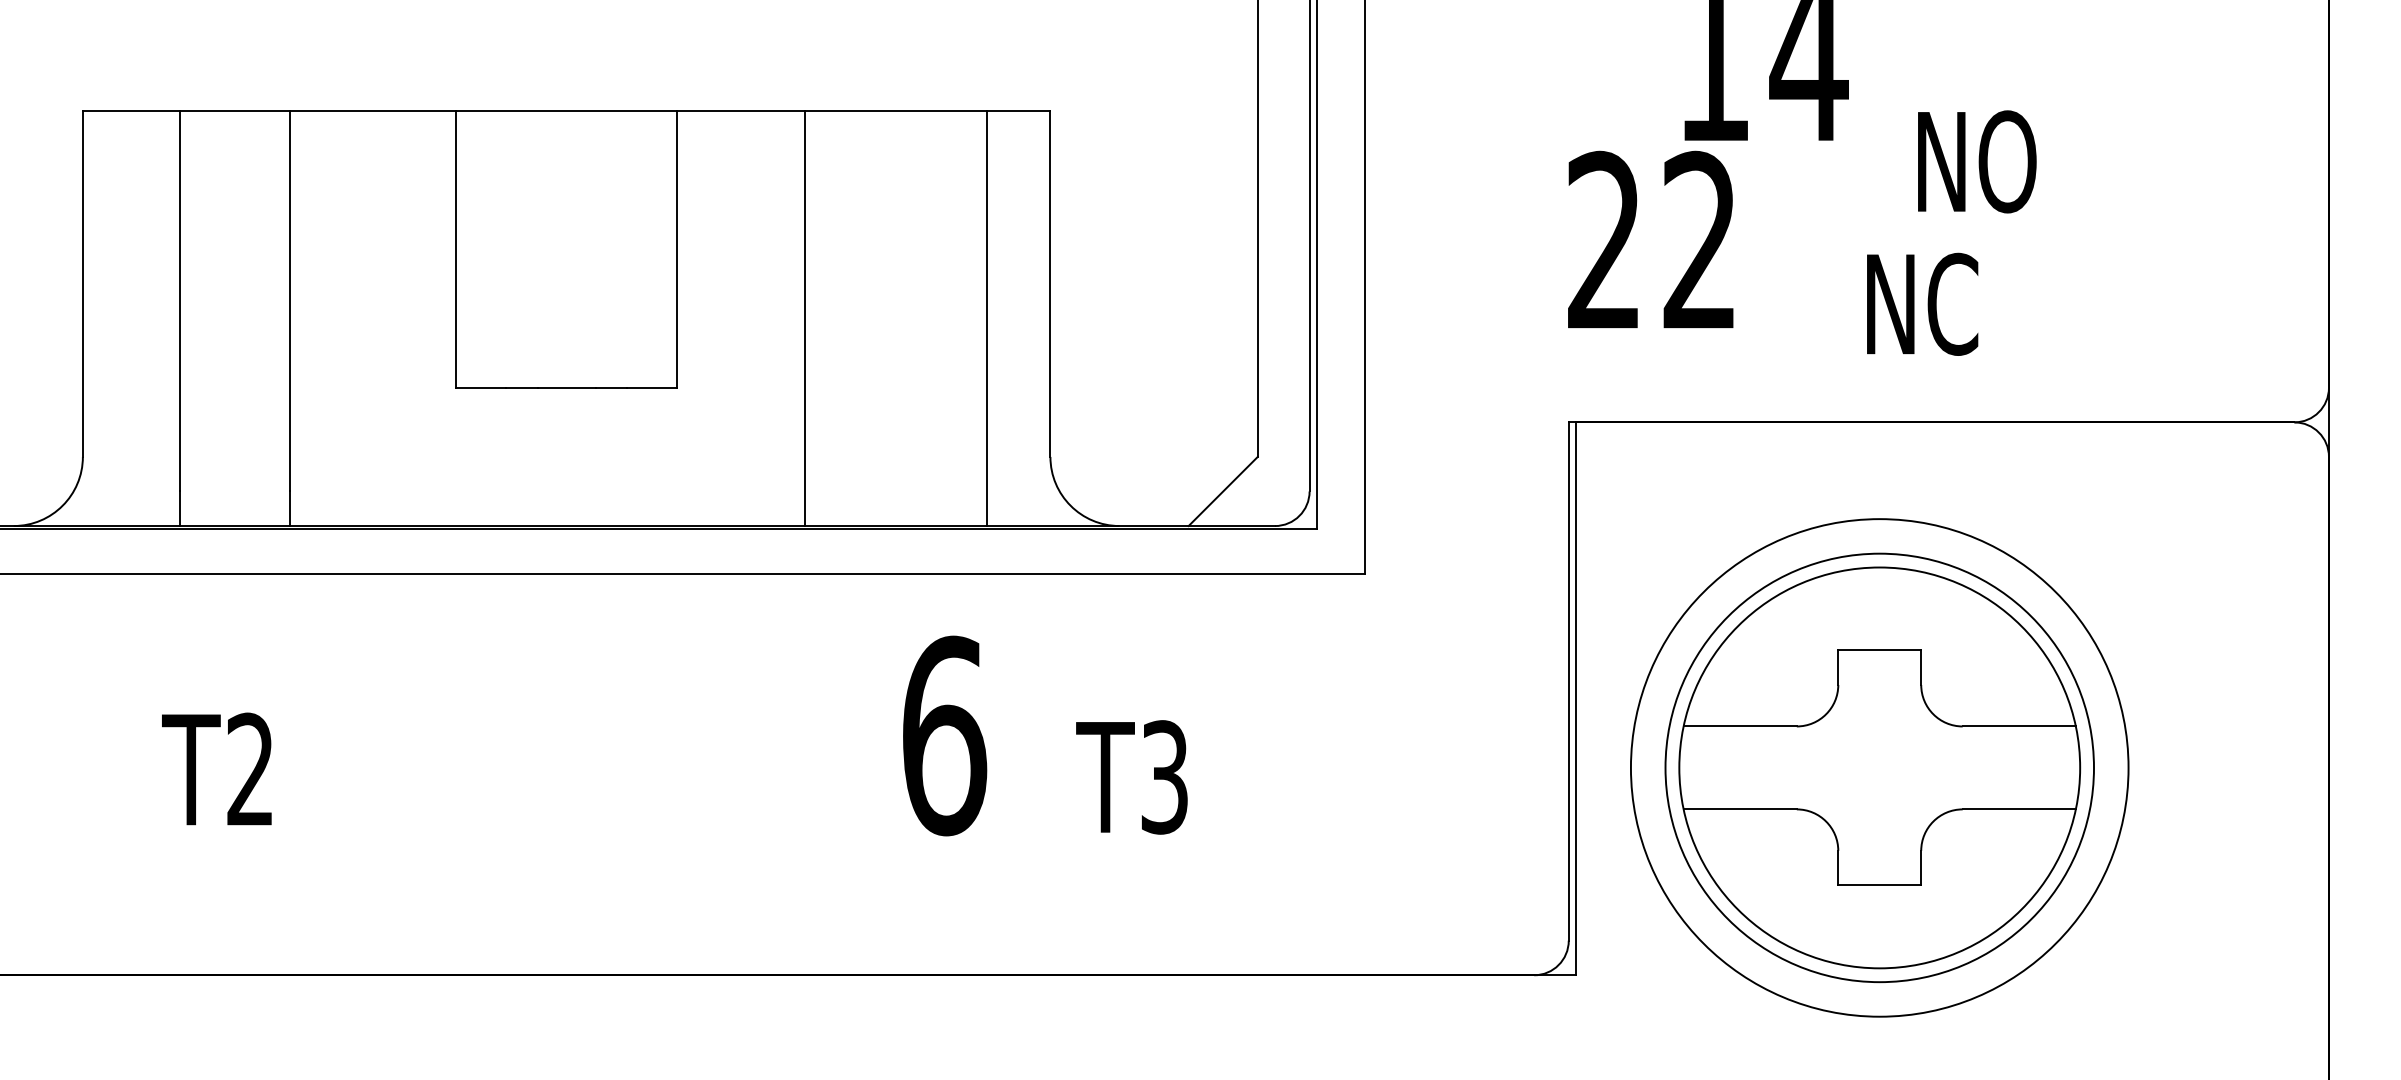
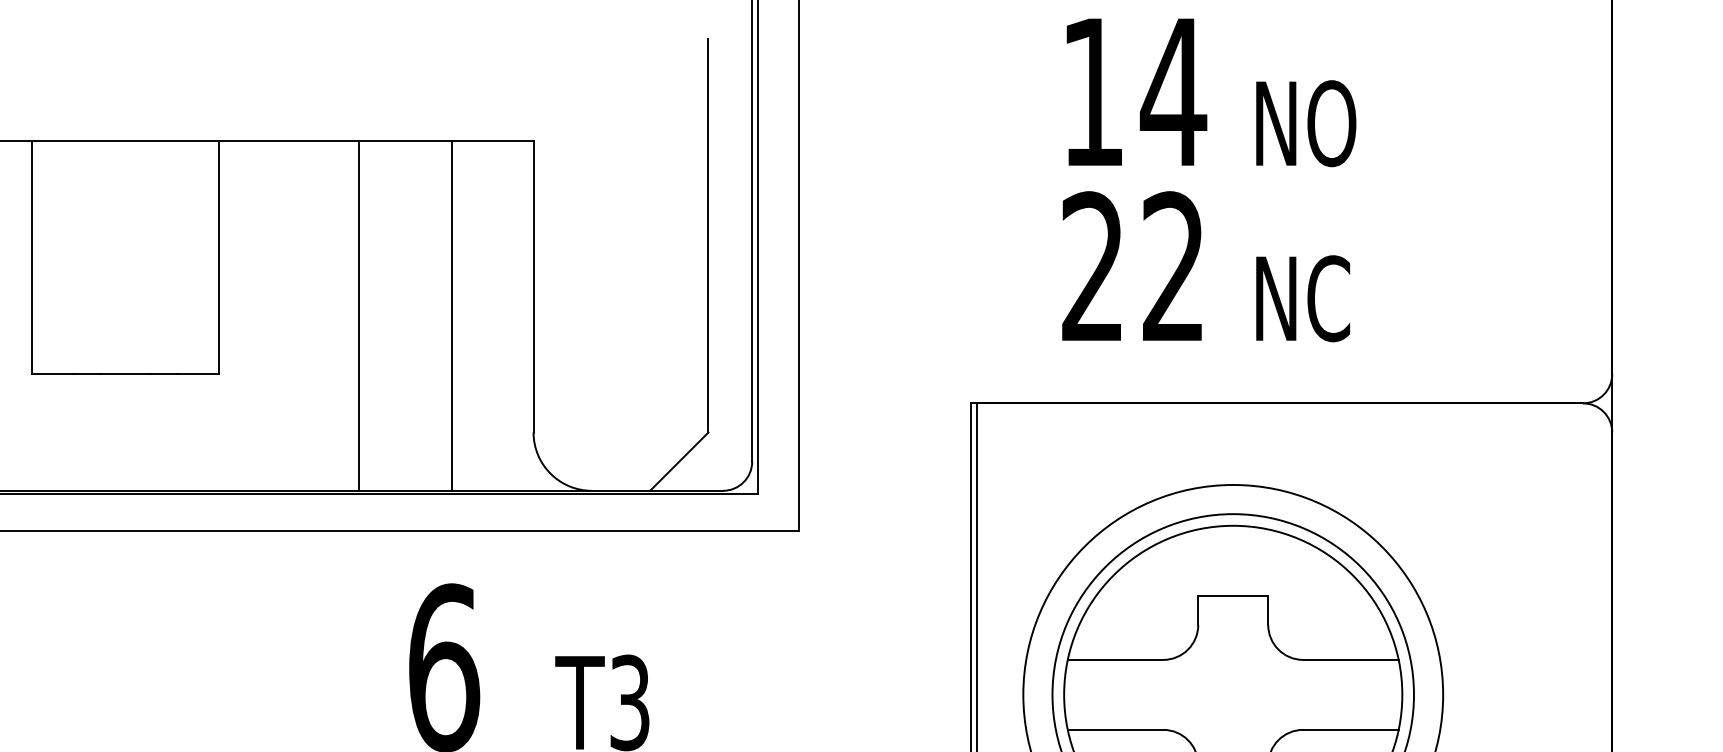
text: (1977, 161) -> (1306, 123), moved
text: (1650, 238) -> (1131, 265), moved
text: (1922, 303) -> (1303, 297), moved
line: (805, 318) -> (358, 315), moved
line: (986, 318) -> (451, 315), moved

